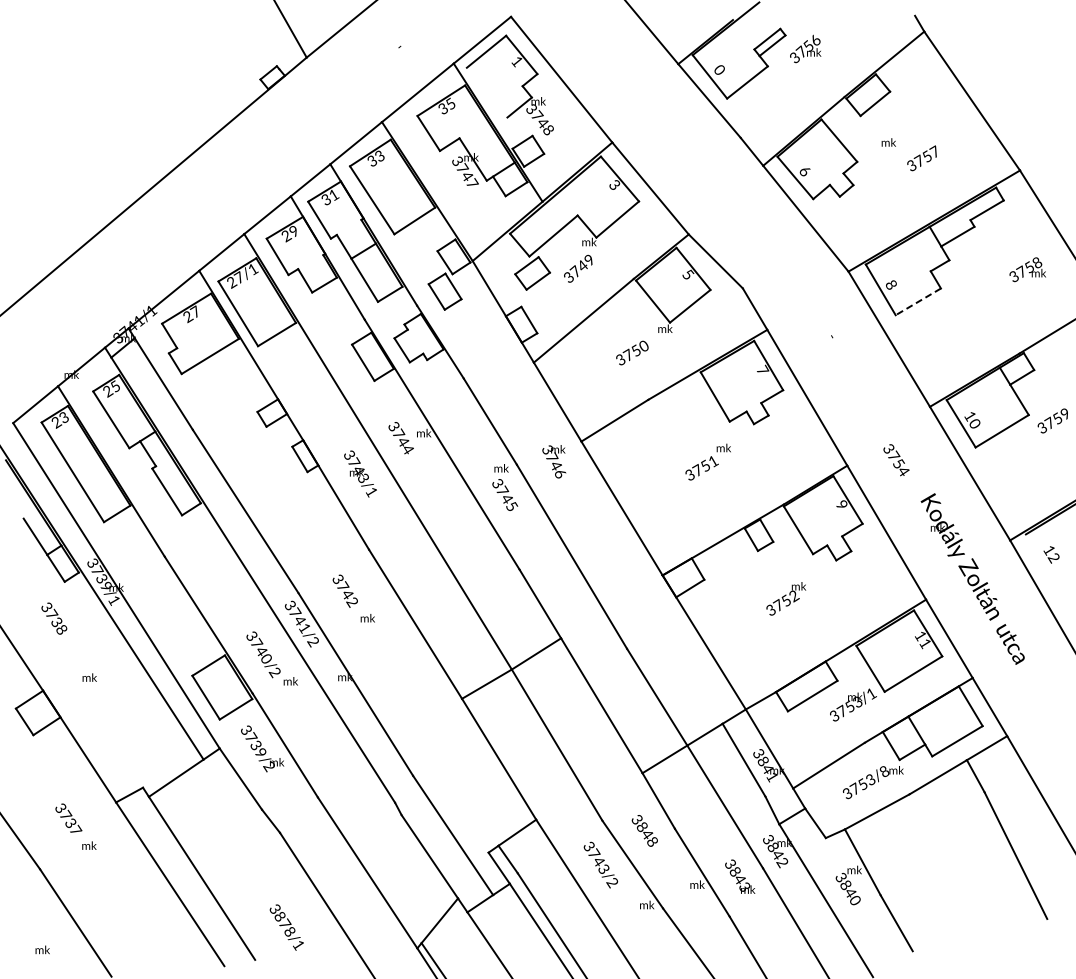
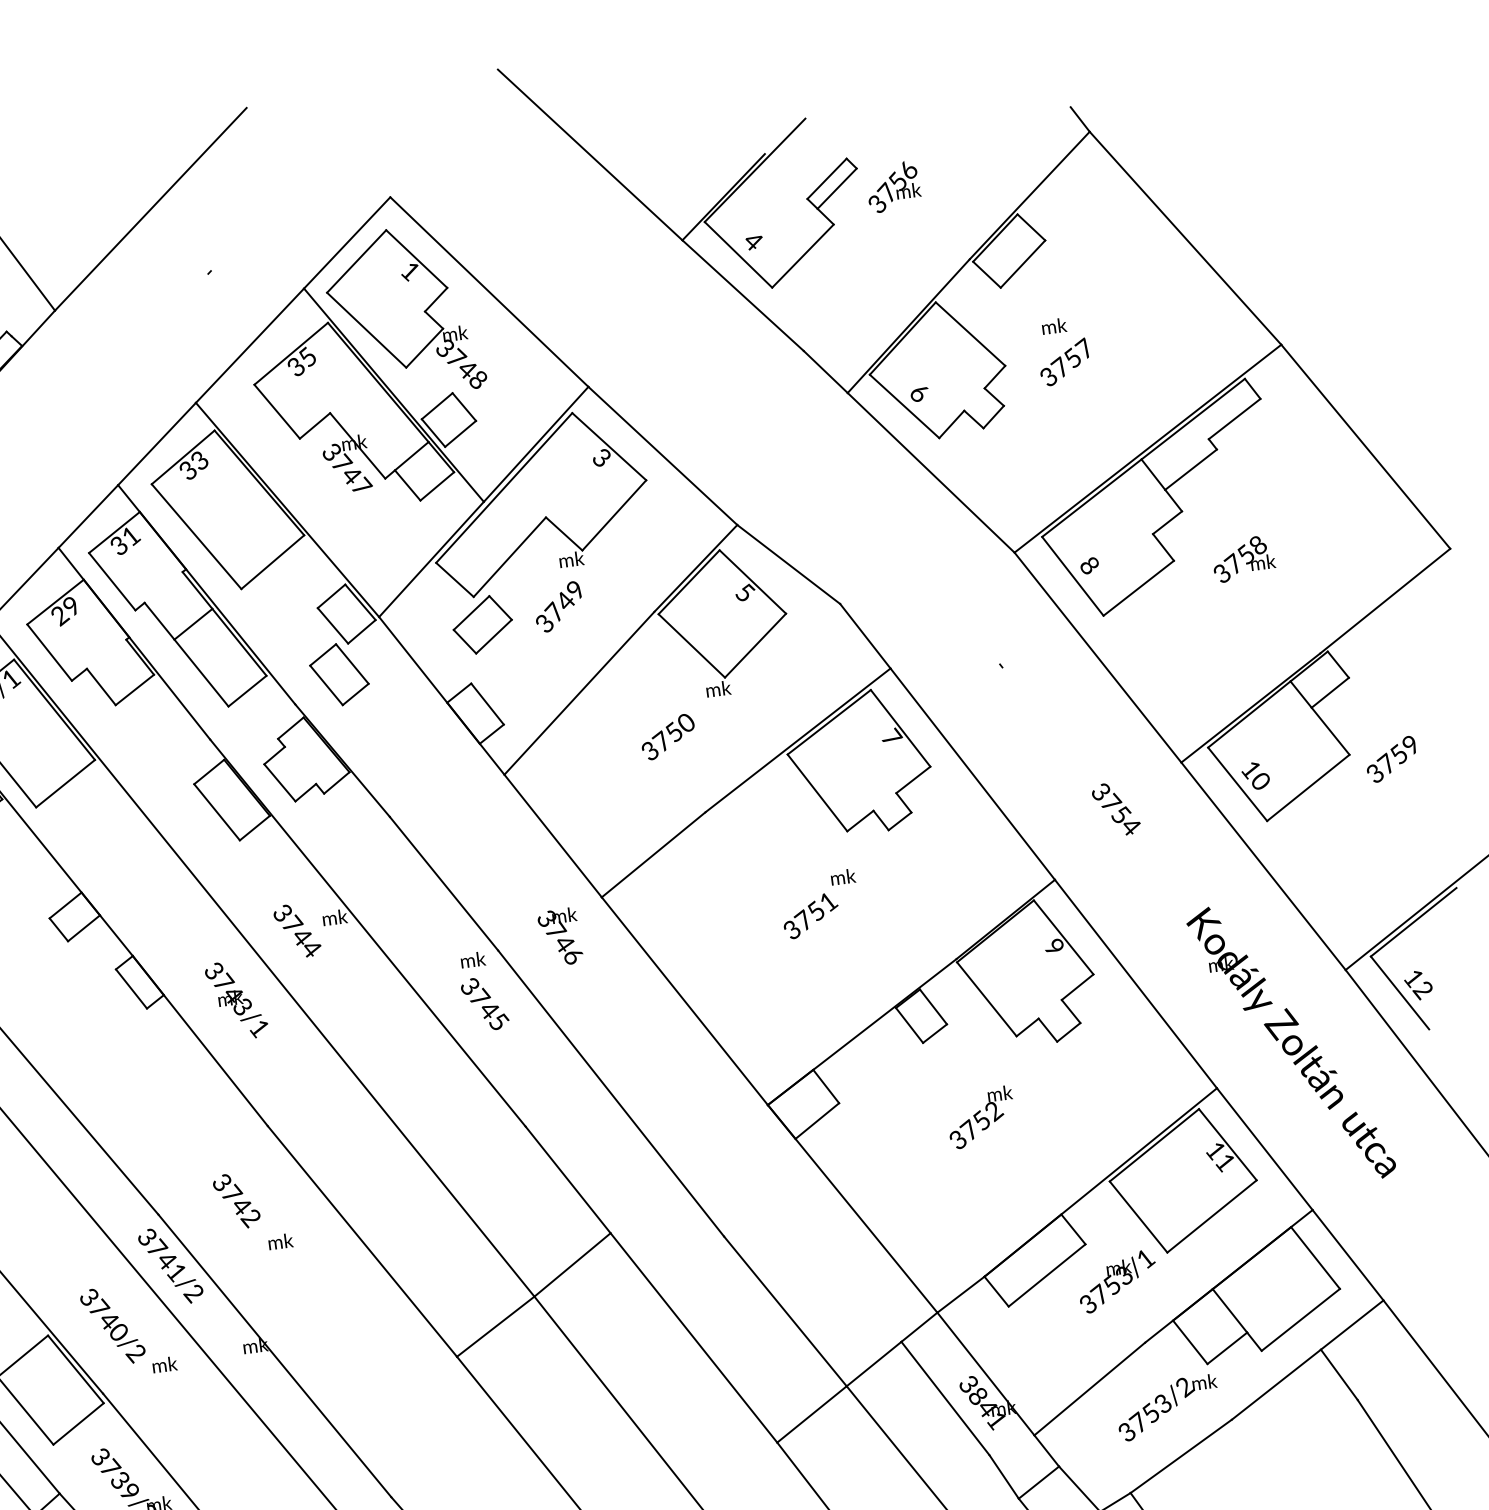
text: (719, 69) -> (752, 240), 0 -> 4
line: (486, 92) -> (365, 330), added
text: (921, 158) -> (1063, 362), moved
text: (1027, 269) -> (1243, 558), moved
line: (917, 302) -> (1137, 589), dashed -> solid
text: (896, 460) -> (1116, 809), moved
line: (1039, 557) -> (1398, 992), added
text: (885, 772) -> (1186, 1388), 3753/8 -> 3753/2

